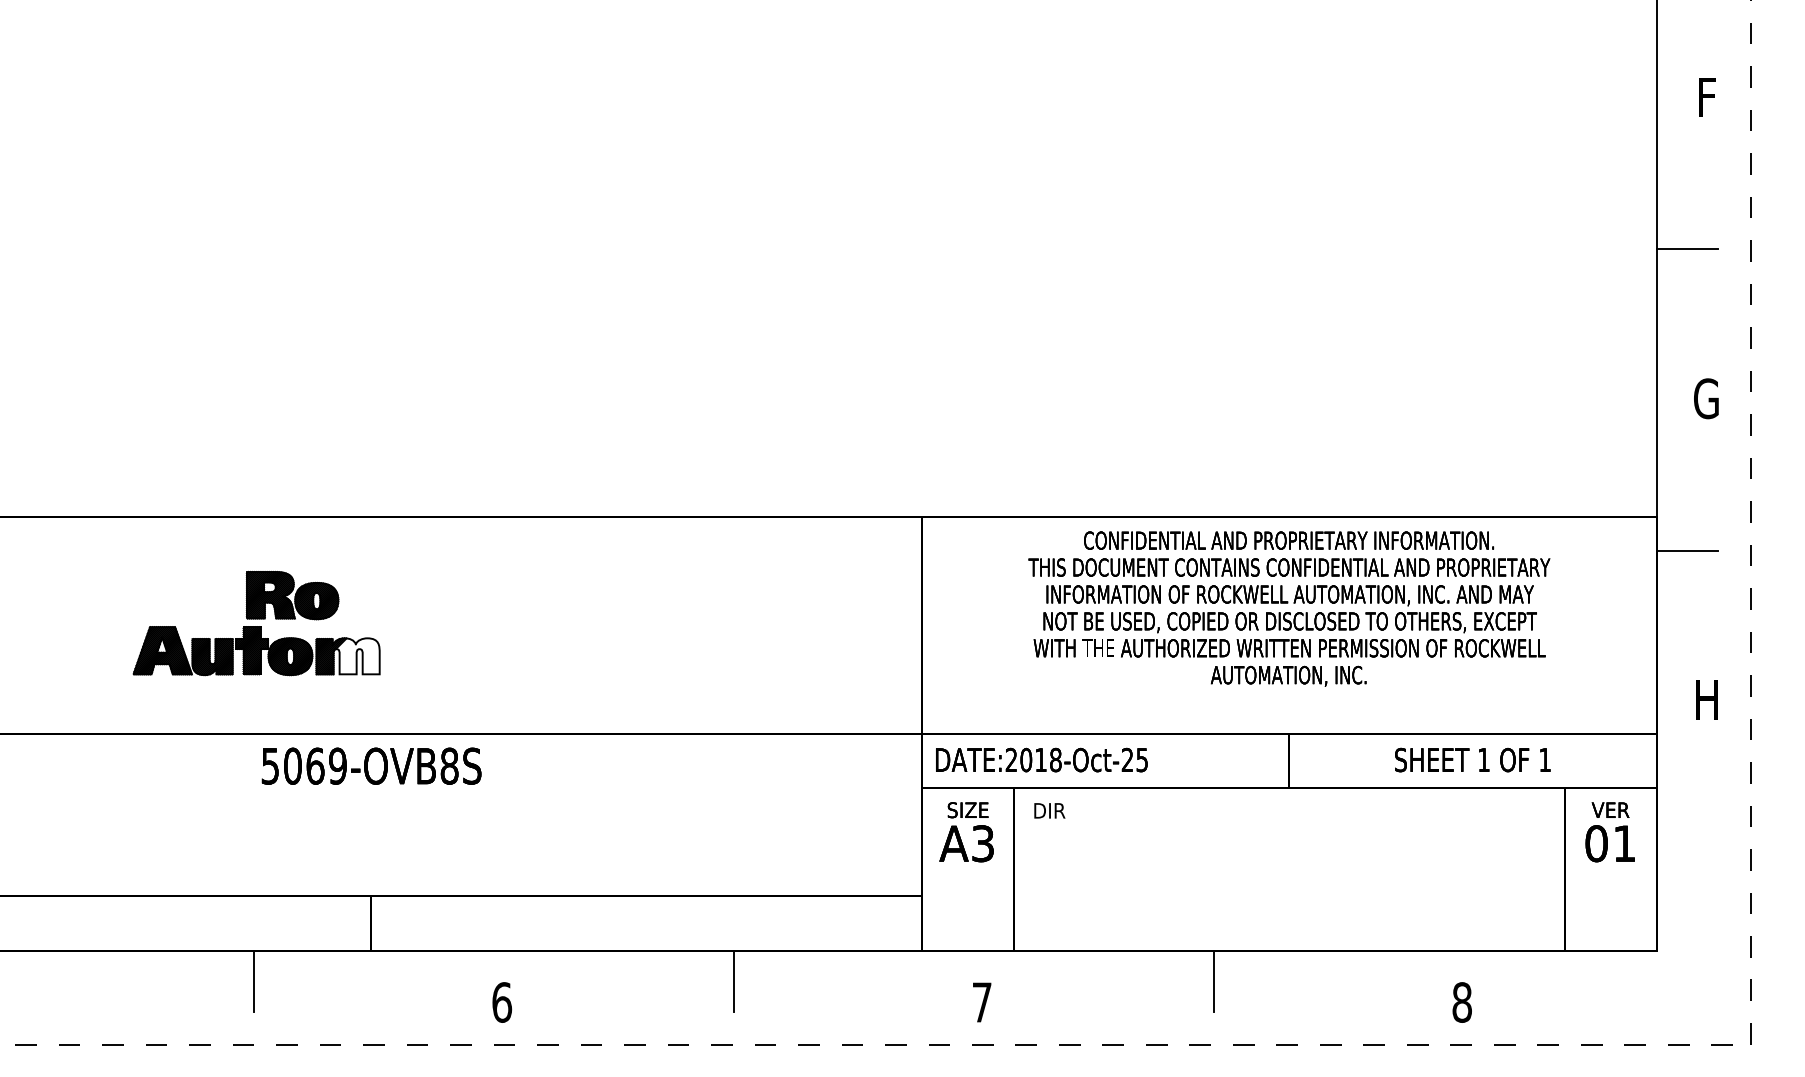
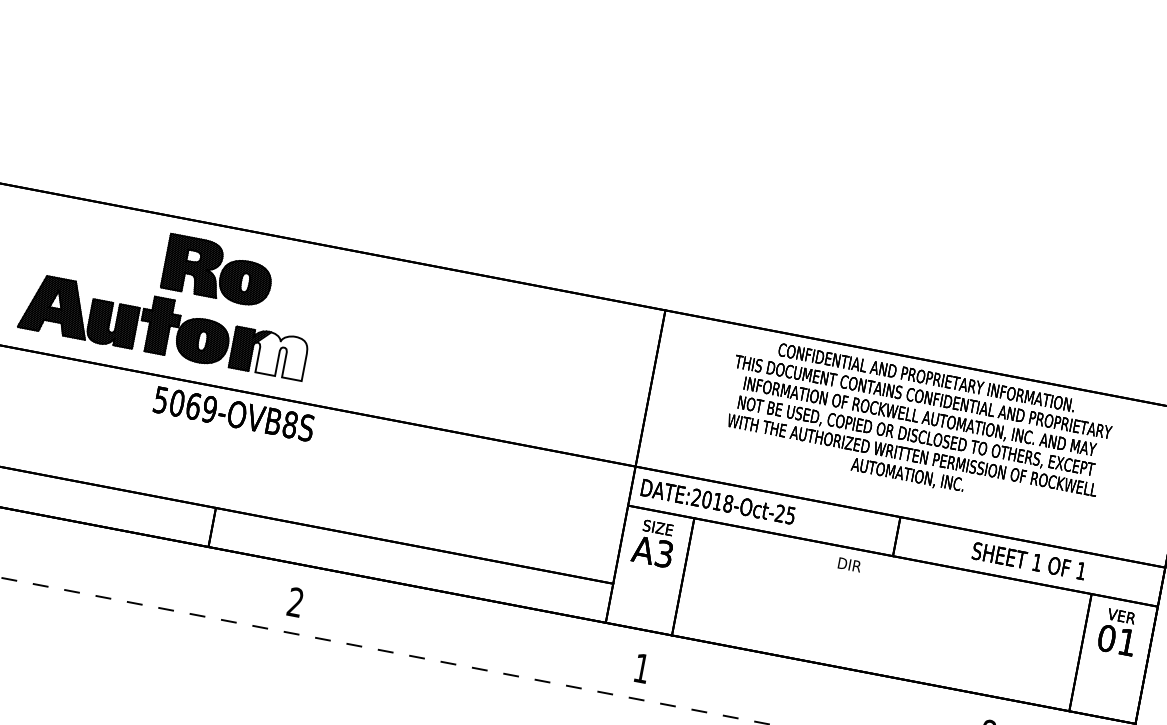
part: (256, 623) -> (170, 295), size x1.6
text: (1049, 810) -> (849, 564), moved
line: (254, 980) -> (120, 552), removed
line: (734, 980) -> (466, 618), removed
line: (1214, 980) -> (812, 684), removed
text: (502, 1002) -> (295, 602), 6 -> 2
text: (982, 1002) -> (642, 668), 7 -> 1

